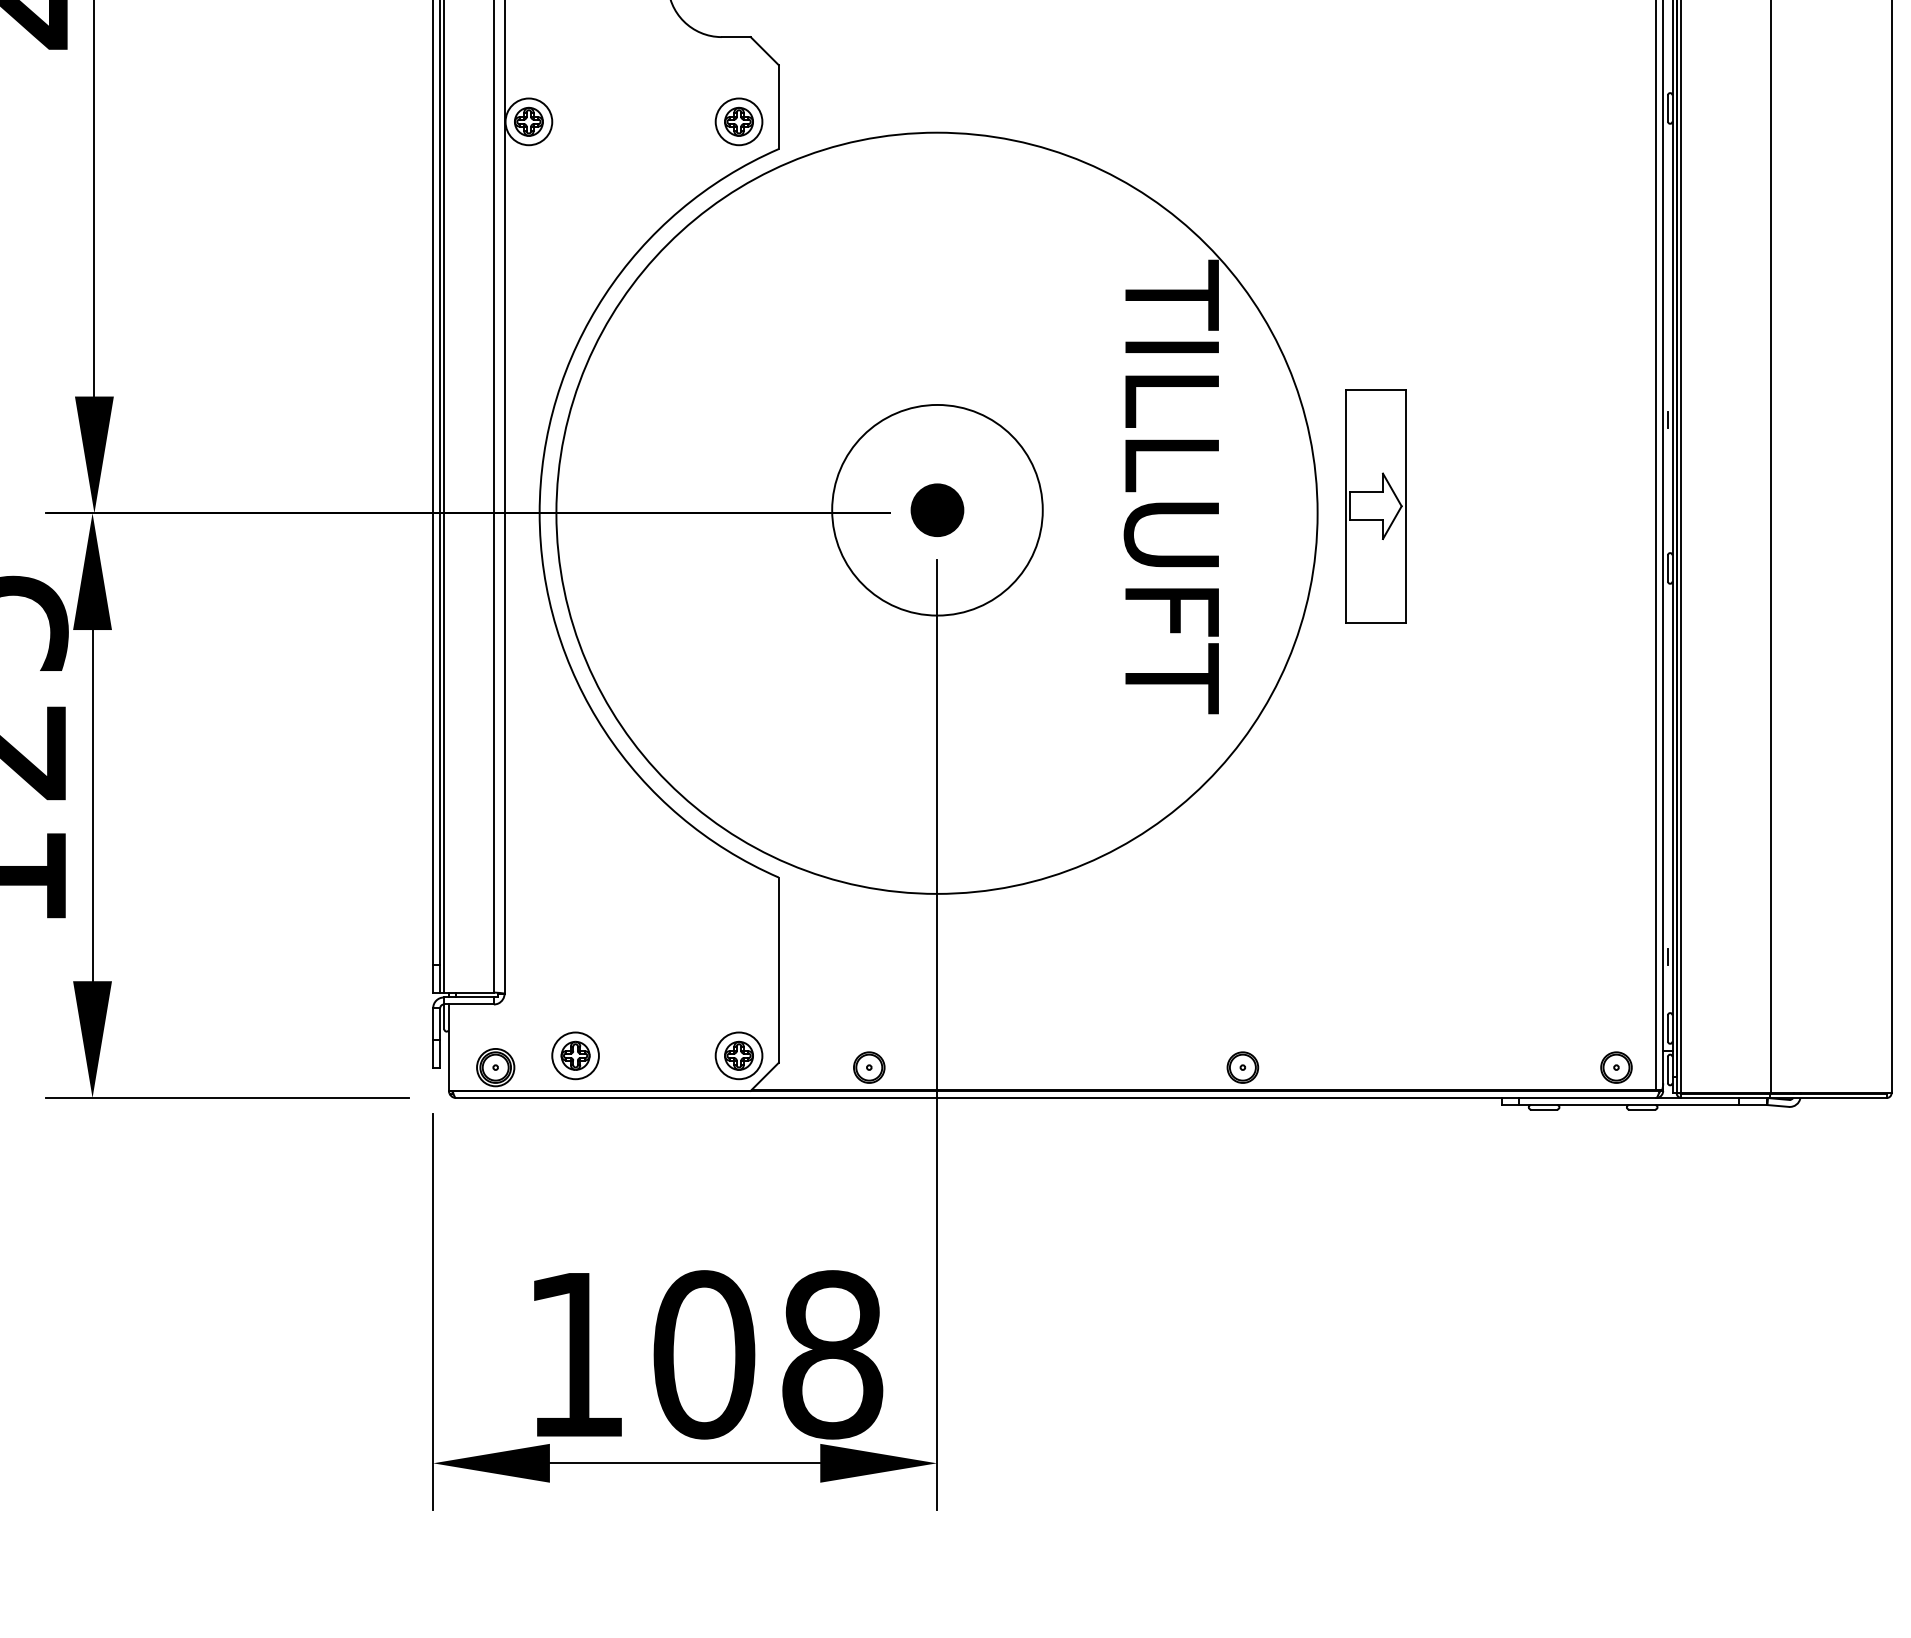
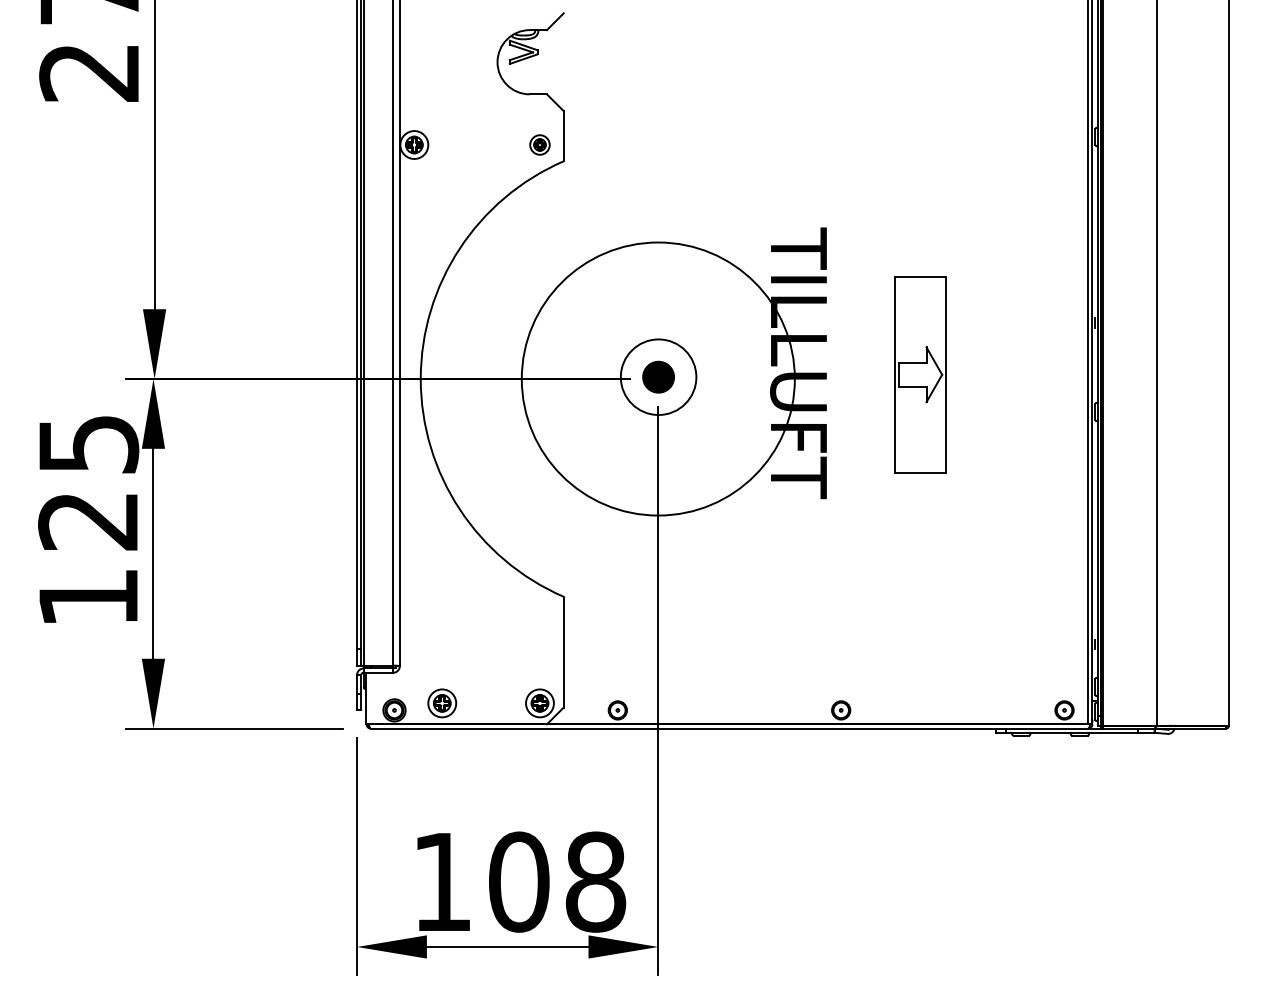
part: (738, 120) -> (539, 144), size x0.7
part: (1375, 505) -> (920, 374), size x1.4
circle: (937, 510) -> (658, 377), size x0.6
circle: (935, 512) -> (657, 378), size x0.6

